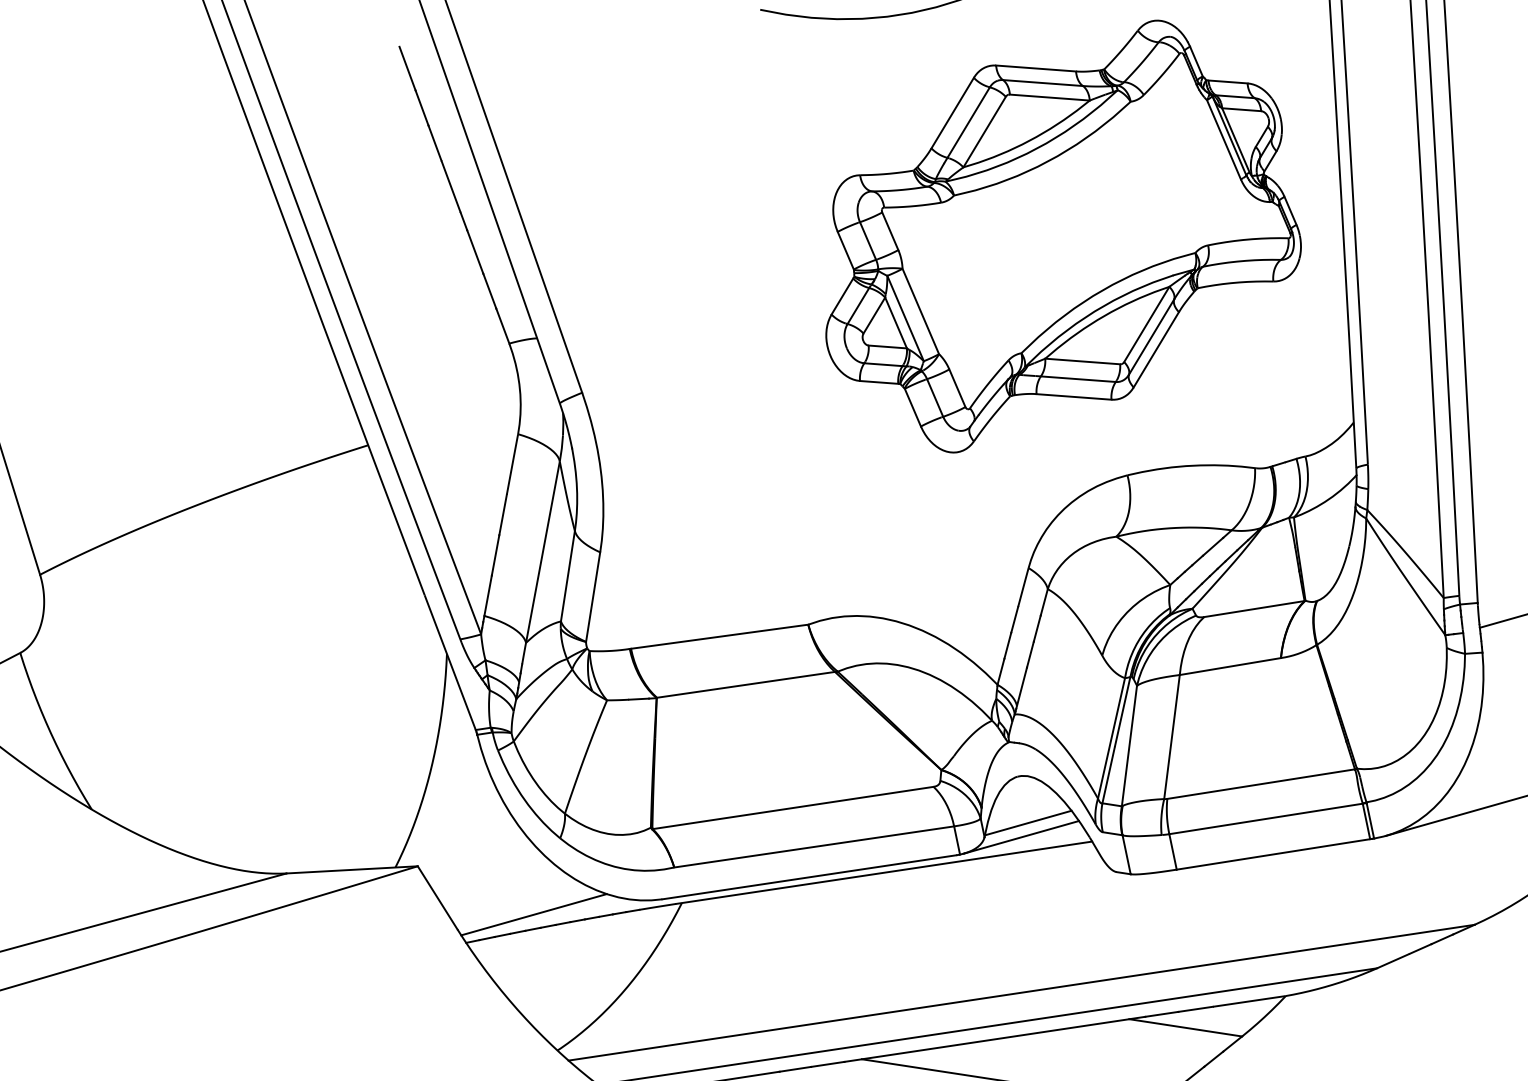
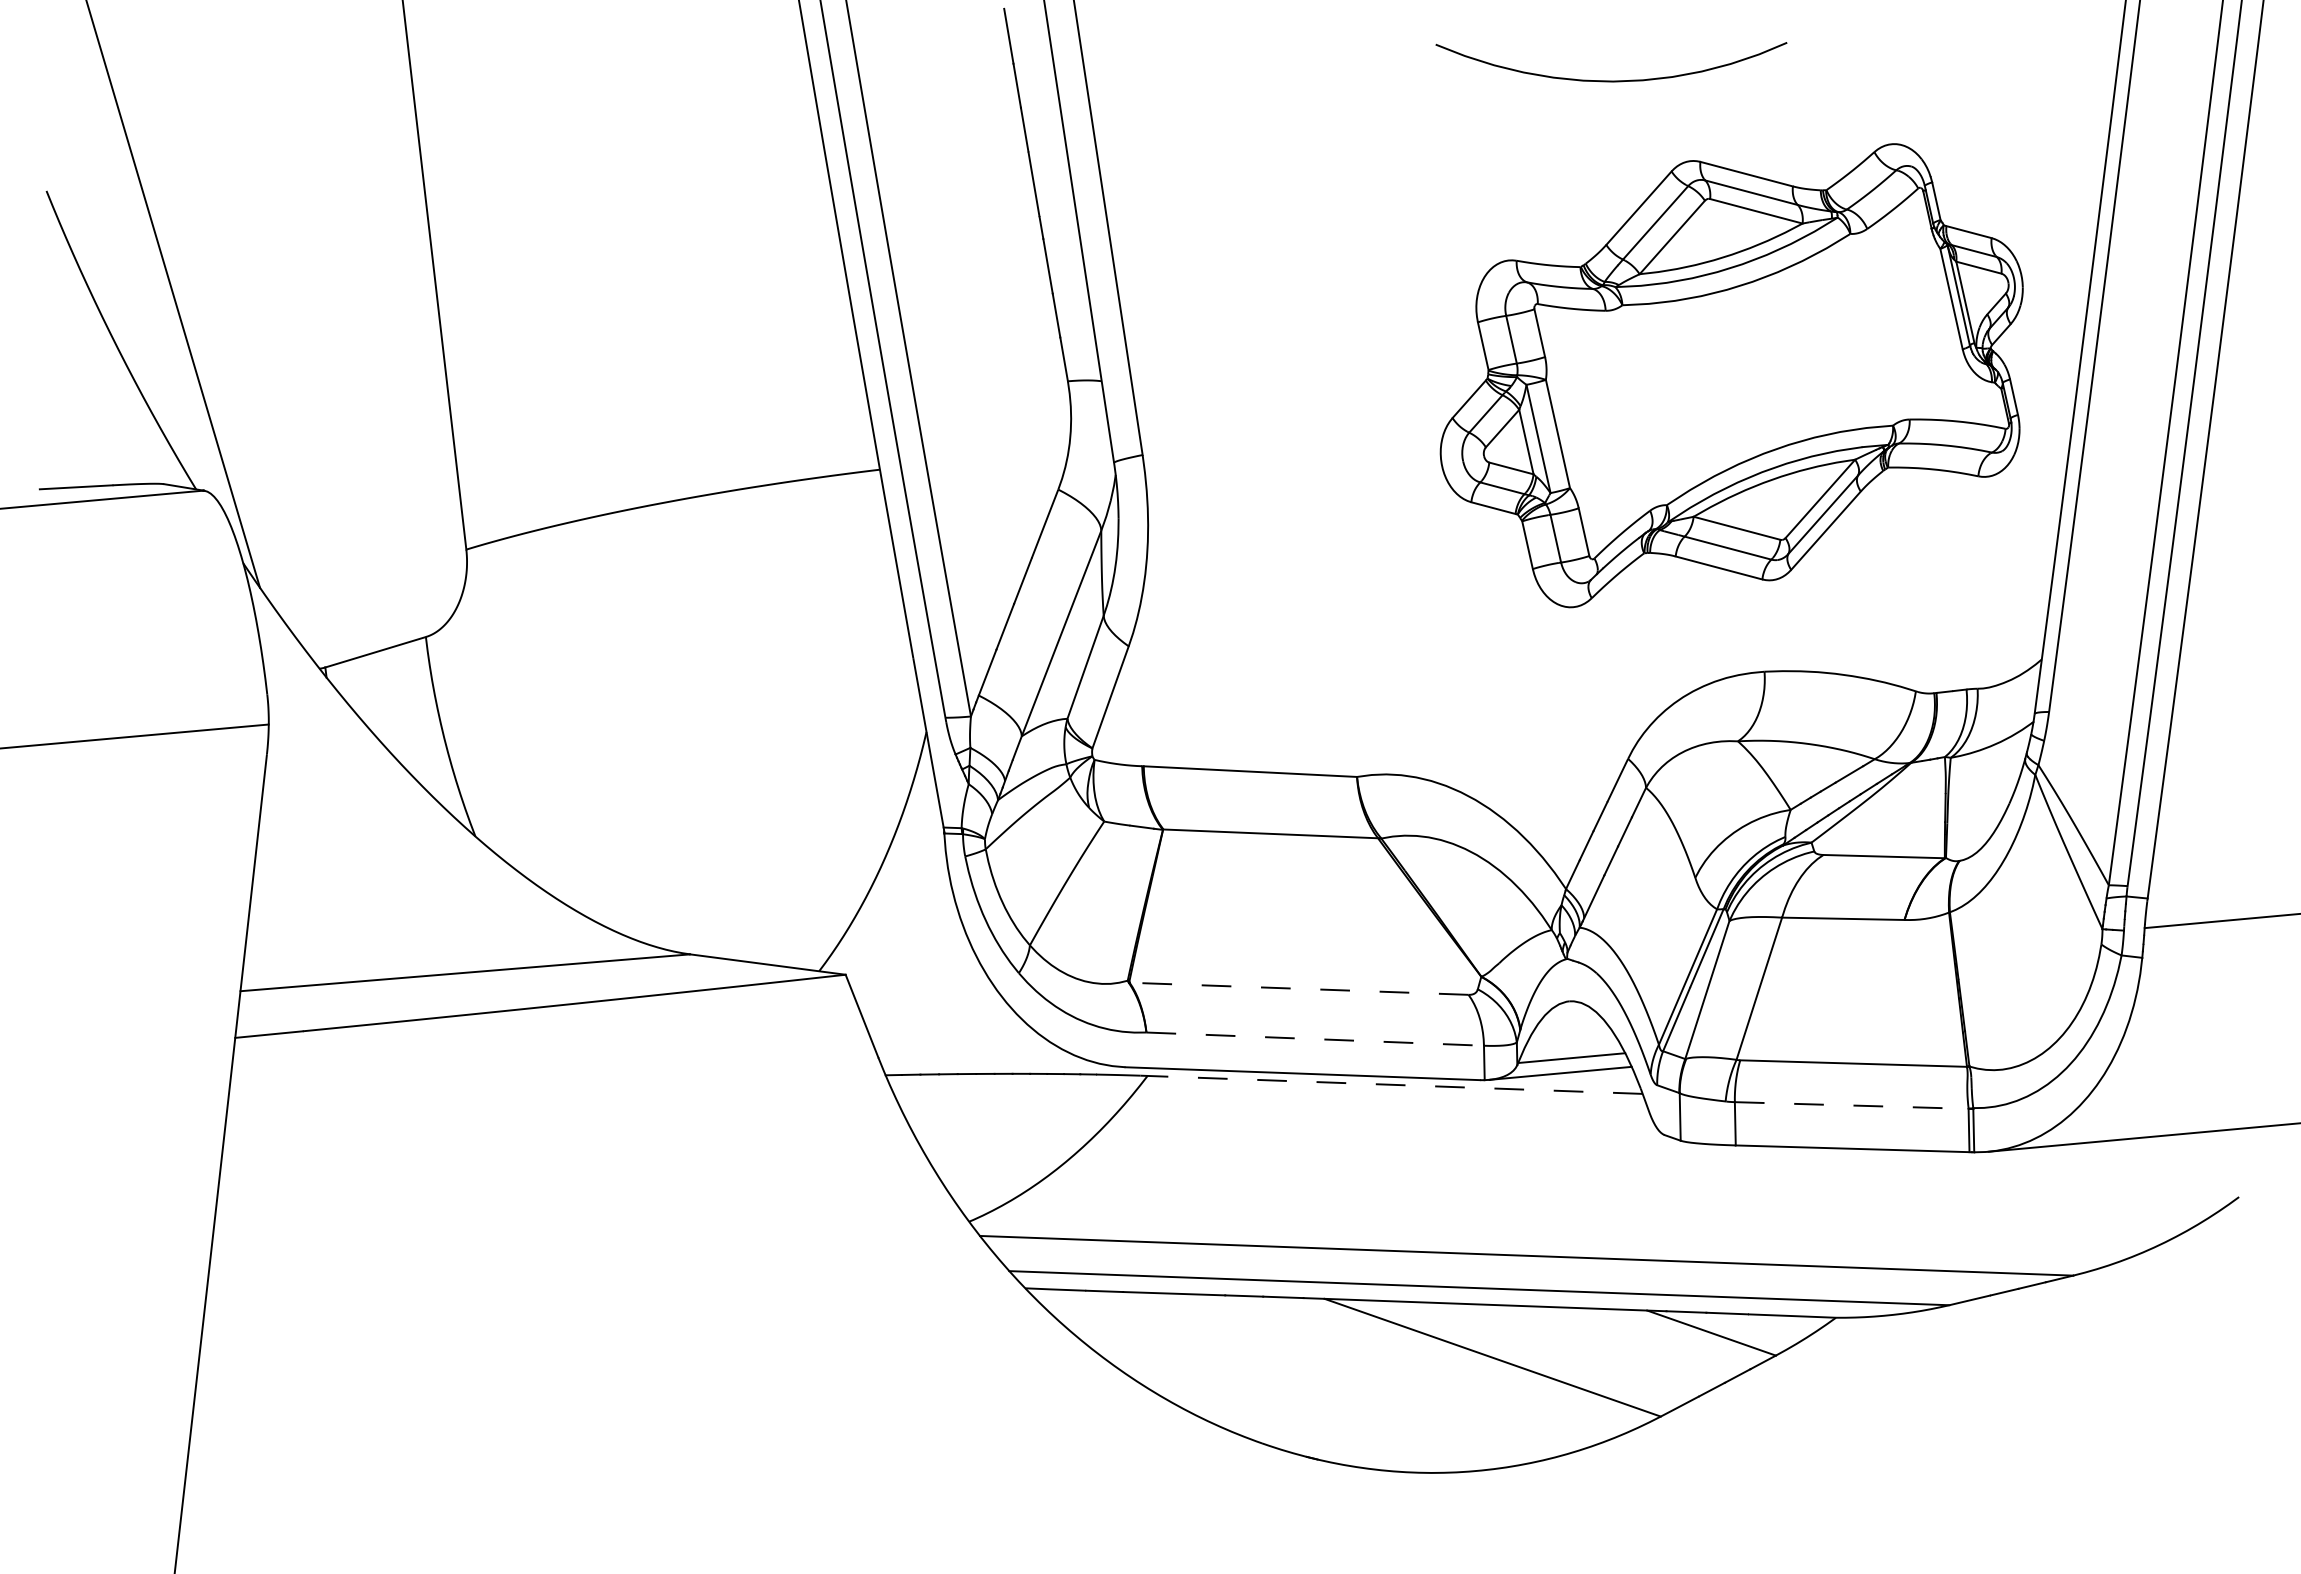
line: (793, 807) -> (1299, 988), solid -> dashed
line: (1265, 818) -> (1851, 1105), solid -> dashed
line: (814, 847) -> (1315, 1039), solid -> dashed
line: (883, 872) -> (1391, 1084), solid -> dashed
line: (533, 914) -> (971, 1056), removed

